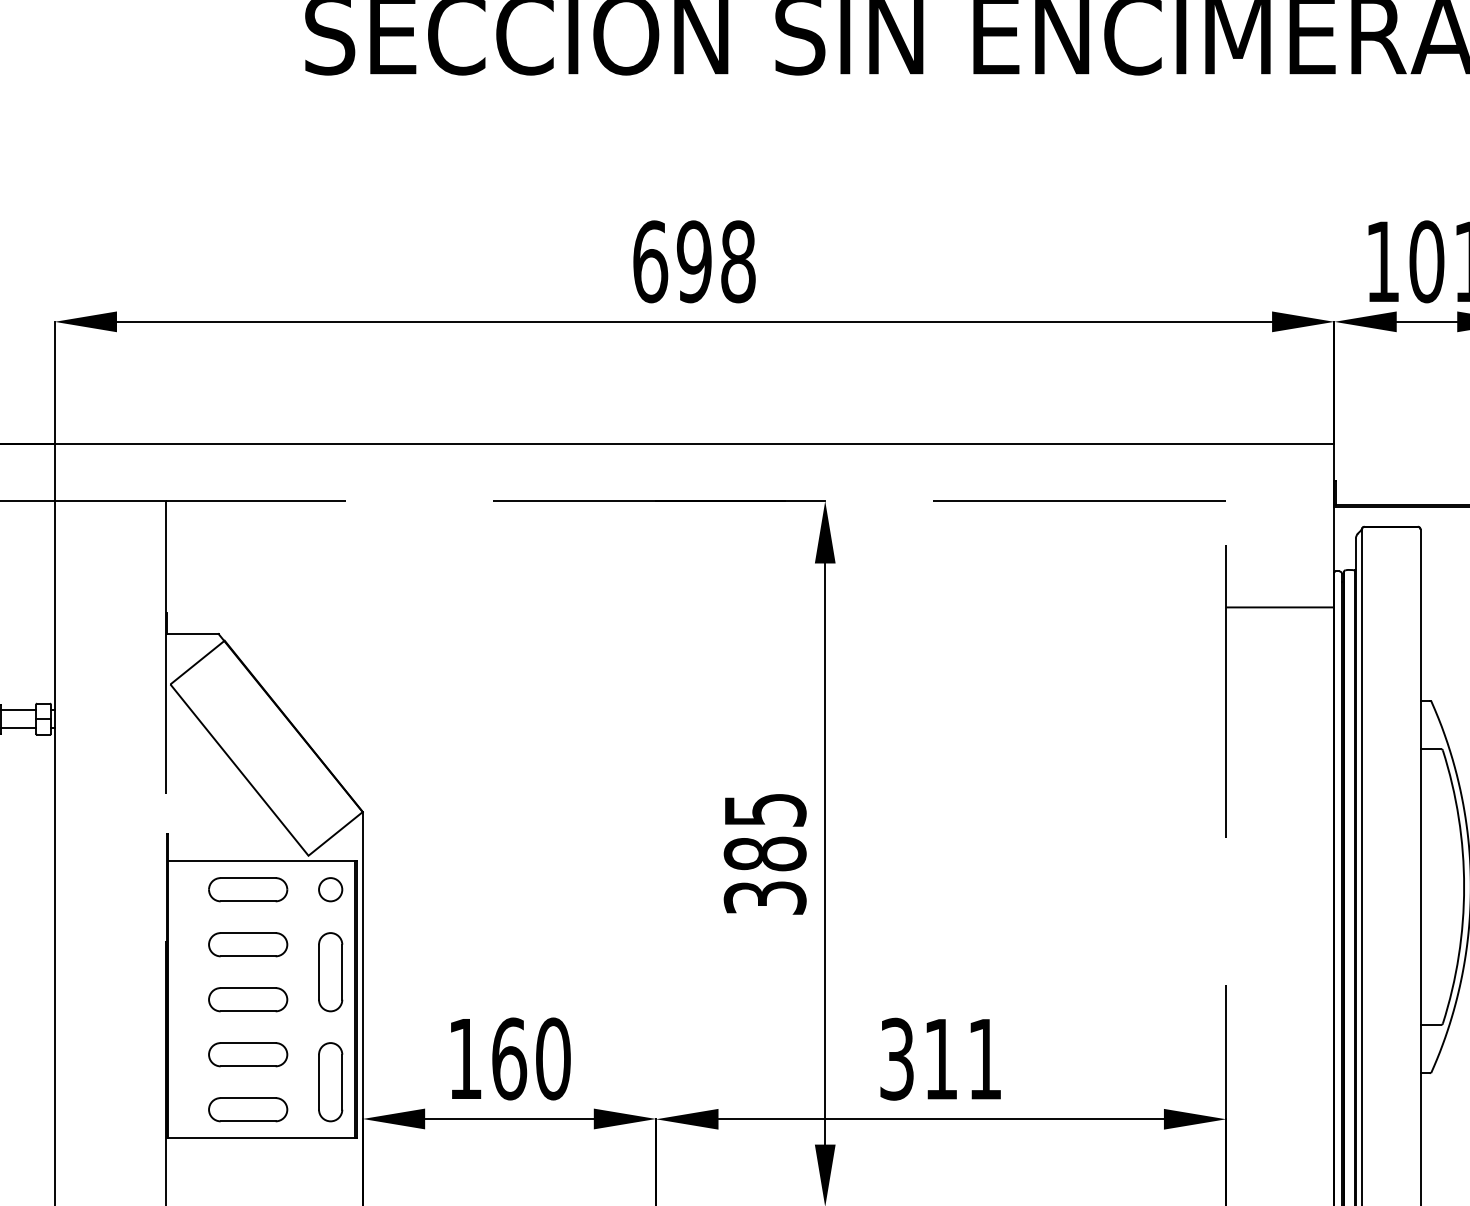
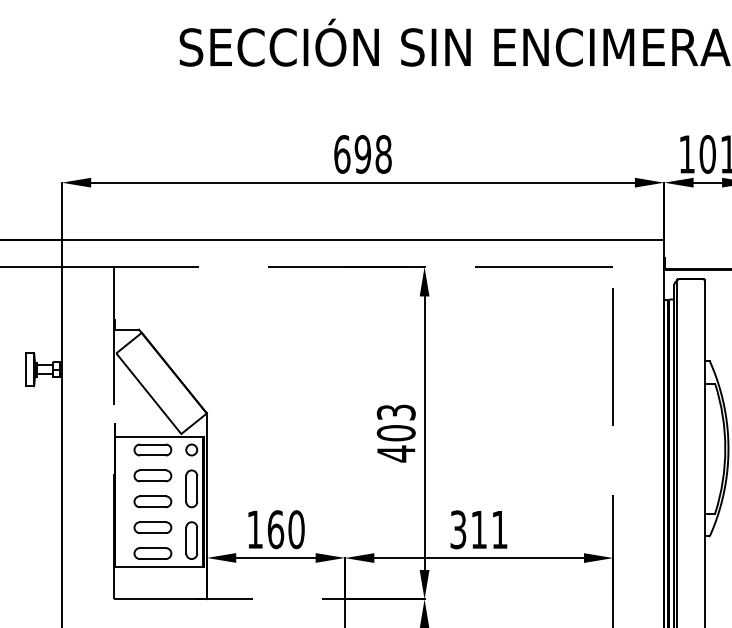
line: (1279, 608) -> (638, 317), removed
text: (763, 854) -> (395, 433), 385 -> 403

